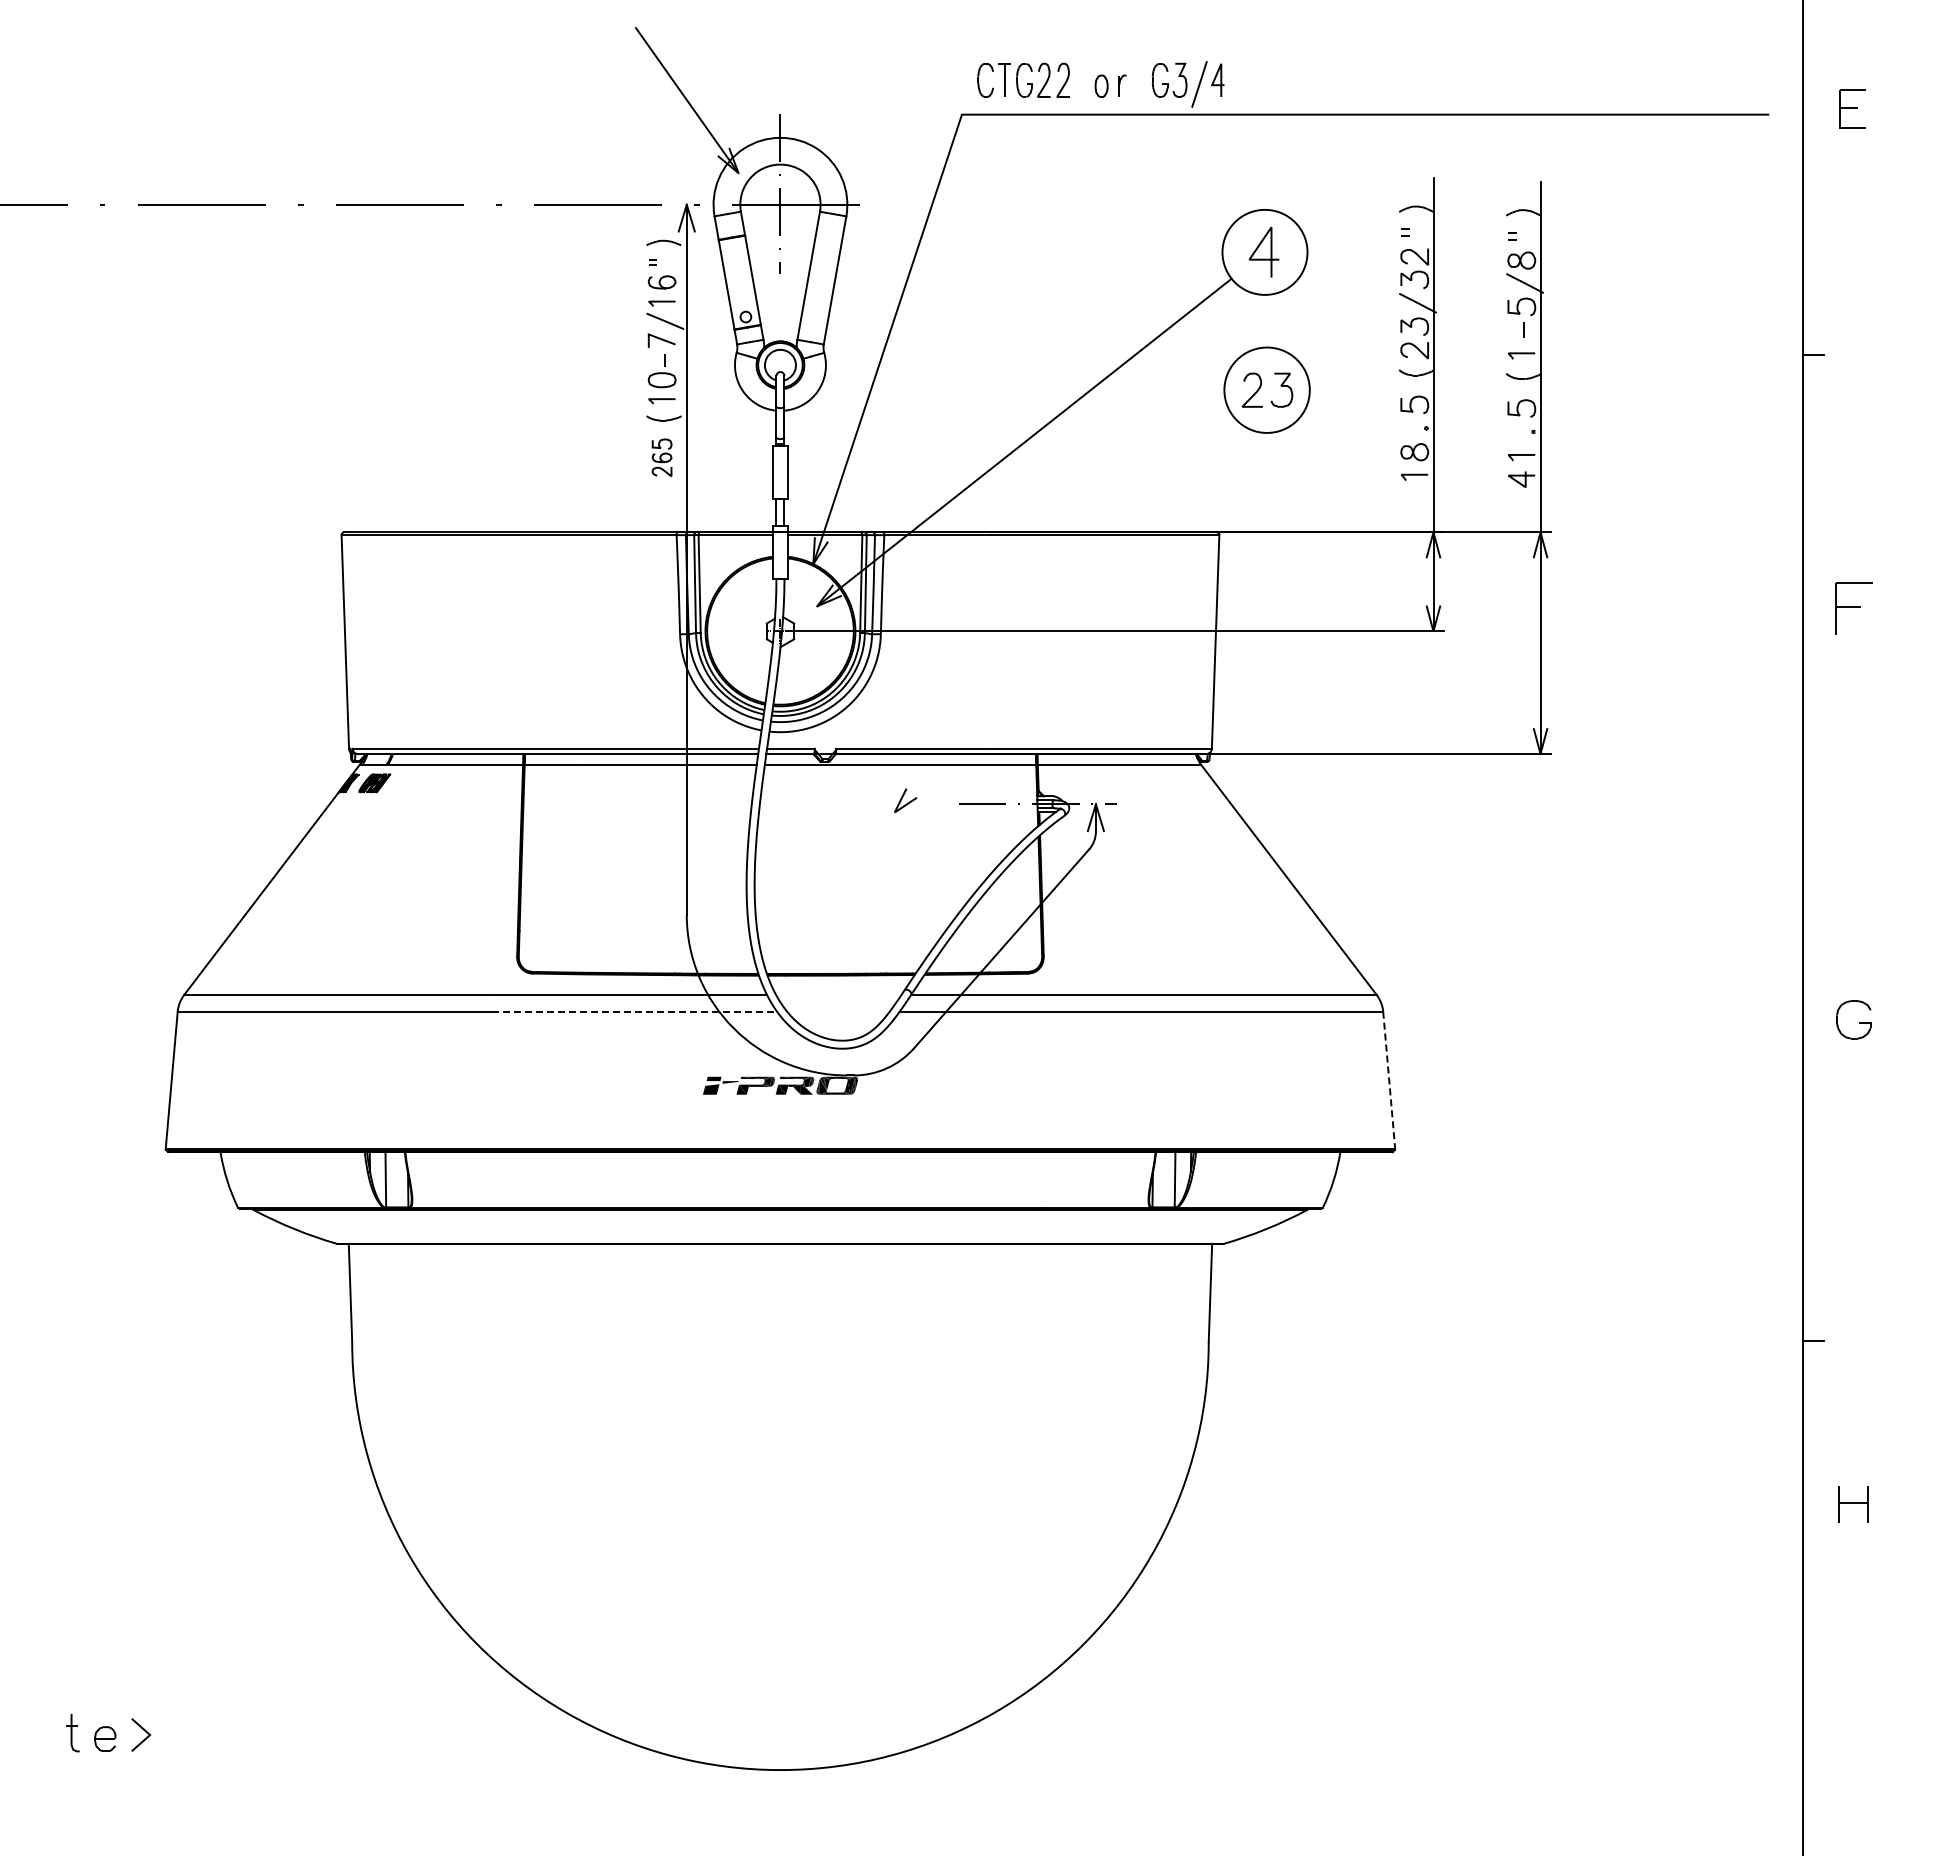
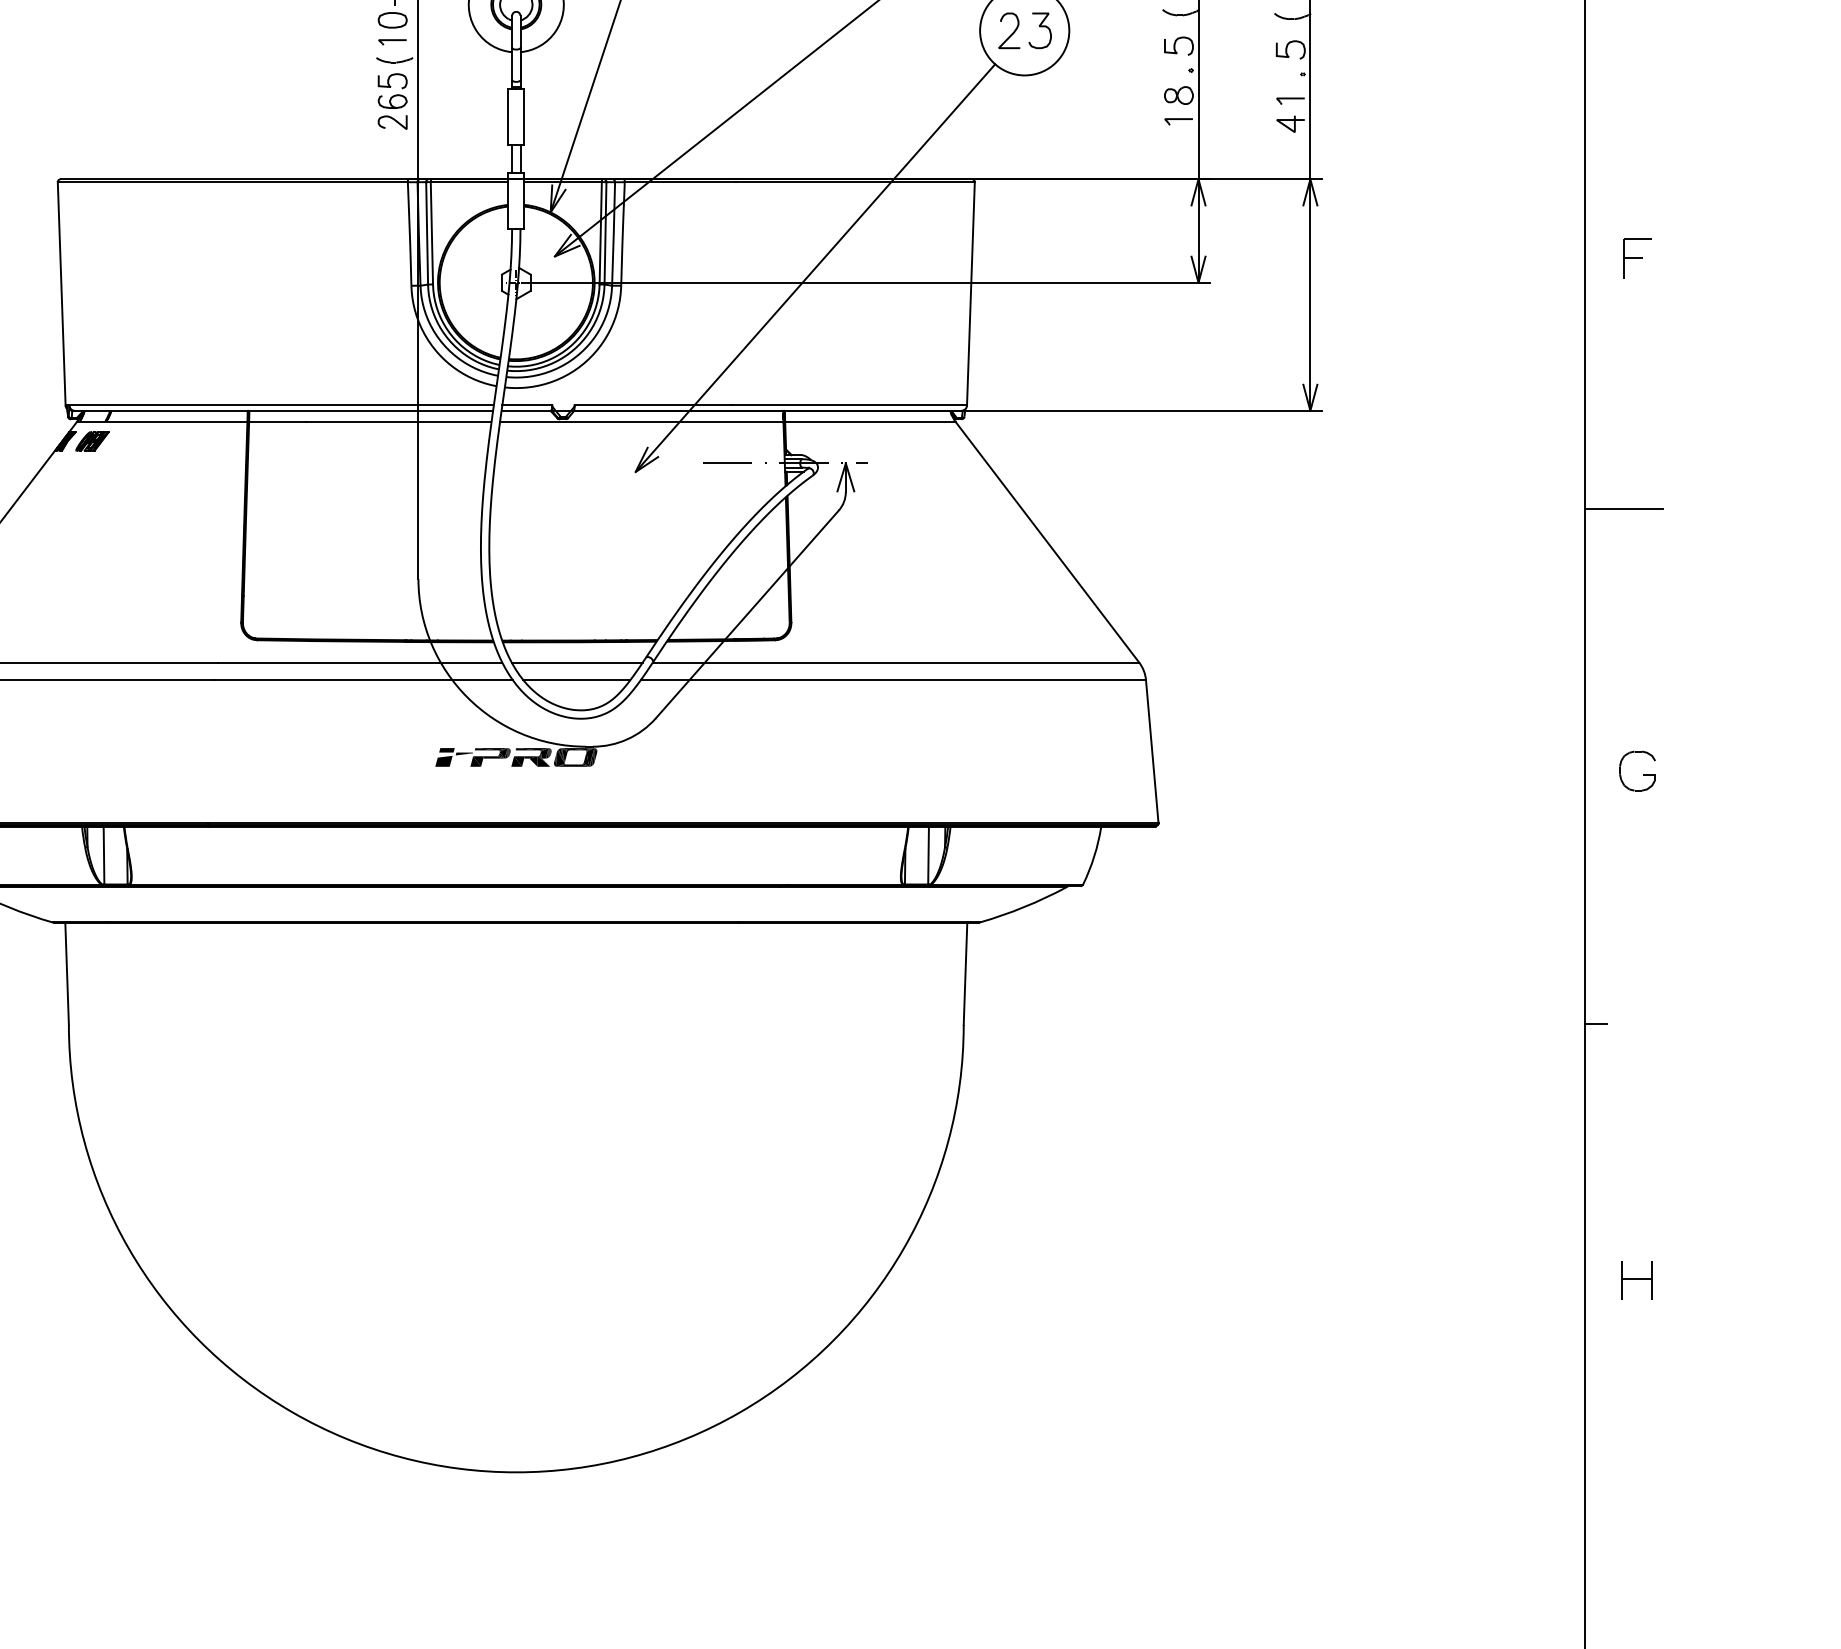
part: (661, 457) -> (392, 101), size x1.43
part: (1853, 607) -> (1637, 257), size x0.71
line: (1066, 617) -> (815, 268), added
line: (1839, 848) -> (1622, 509), added
line: (838, 995) -> (576, 663), added
line: (634, 1011) -> (363, 679), dashed -> solid
line: (838, 1011) -> (576, 679), added
part: (1859, 1022) -> (1643, 773), moved
line: (1389, 1080) -> (1152, 751), dashed -> solid
part: (1853, 1504) -> (1637, 1280), moved

